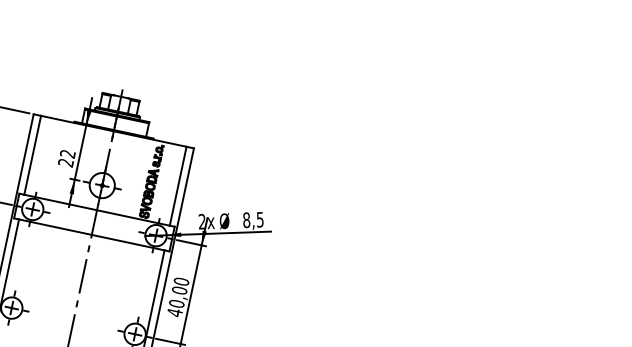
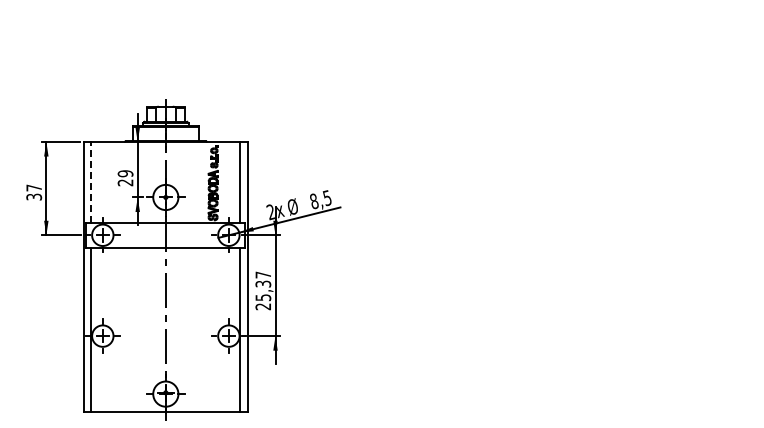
text: (67, 153) -> (125, 173), 22 -> 29
line: (32, 154) -> (91, 181), solid -> dashed
text: (178, 296) -> (263, 290), 40,00 -> 25,37

